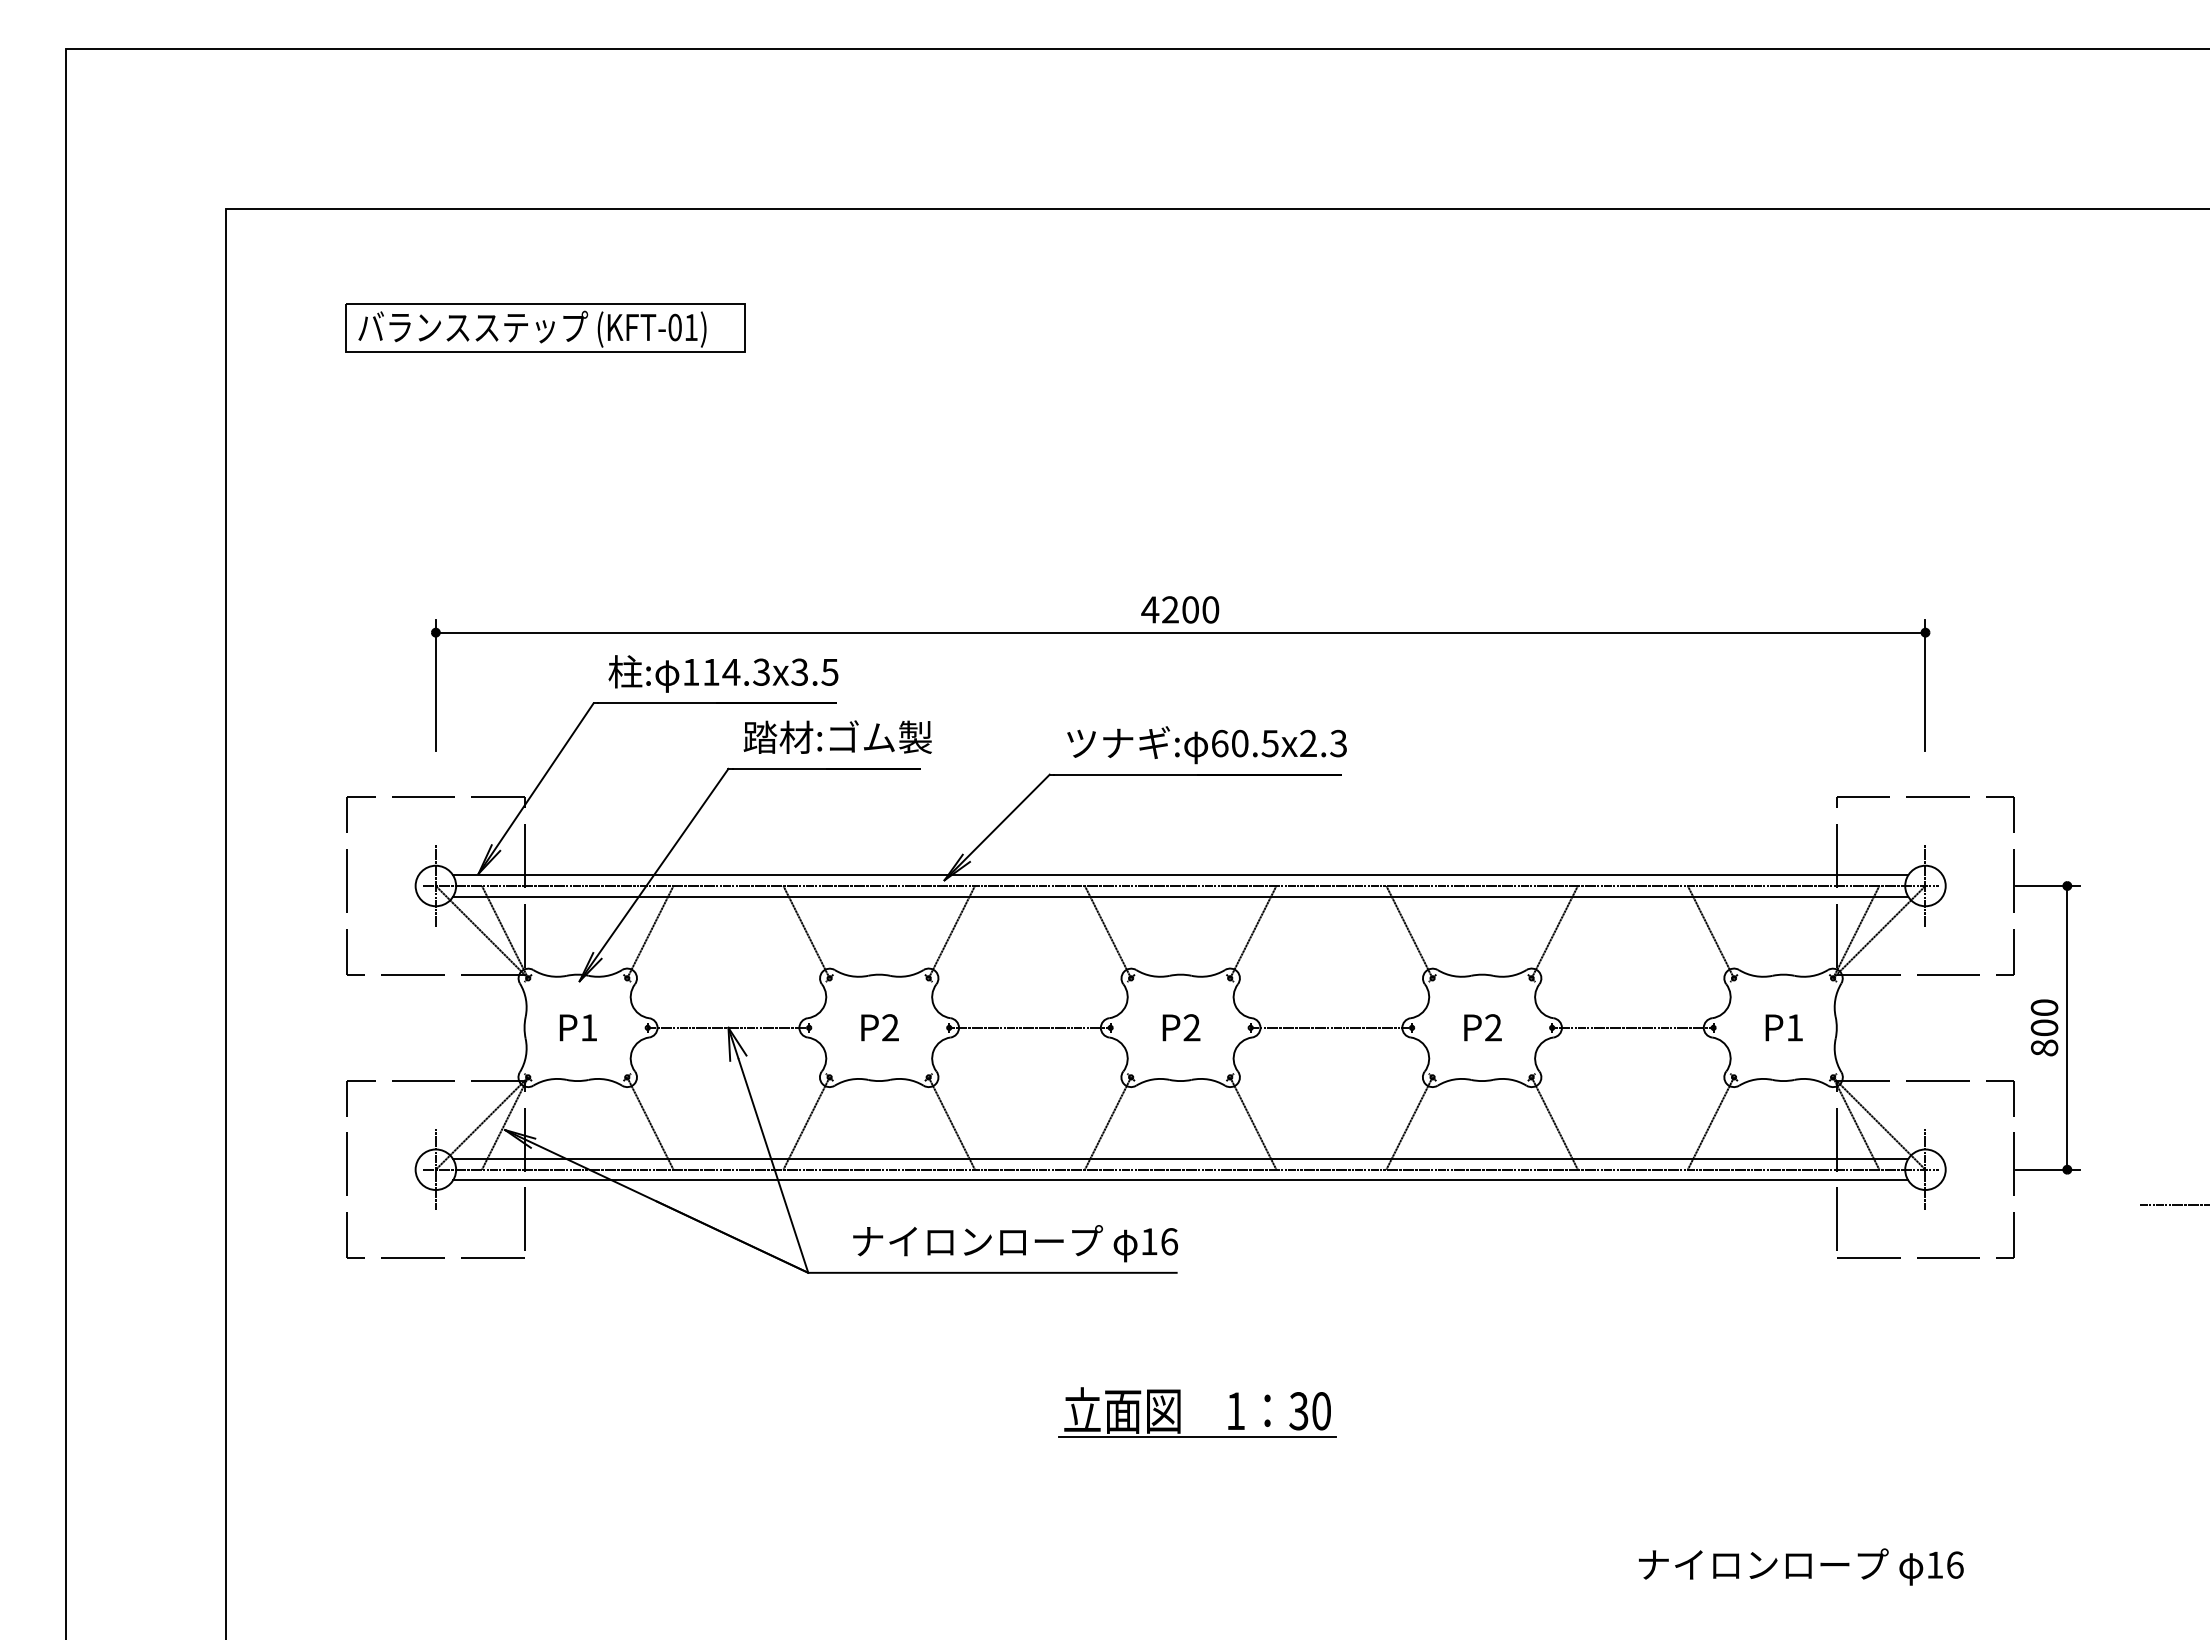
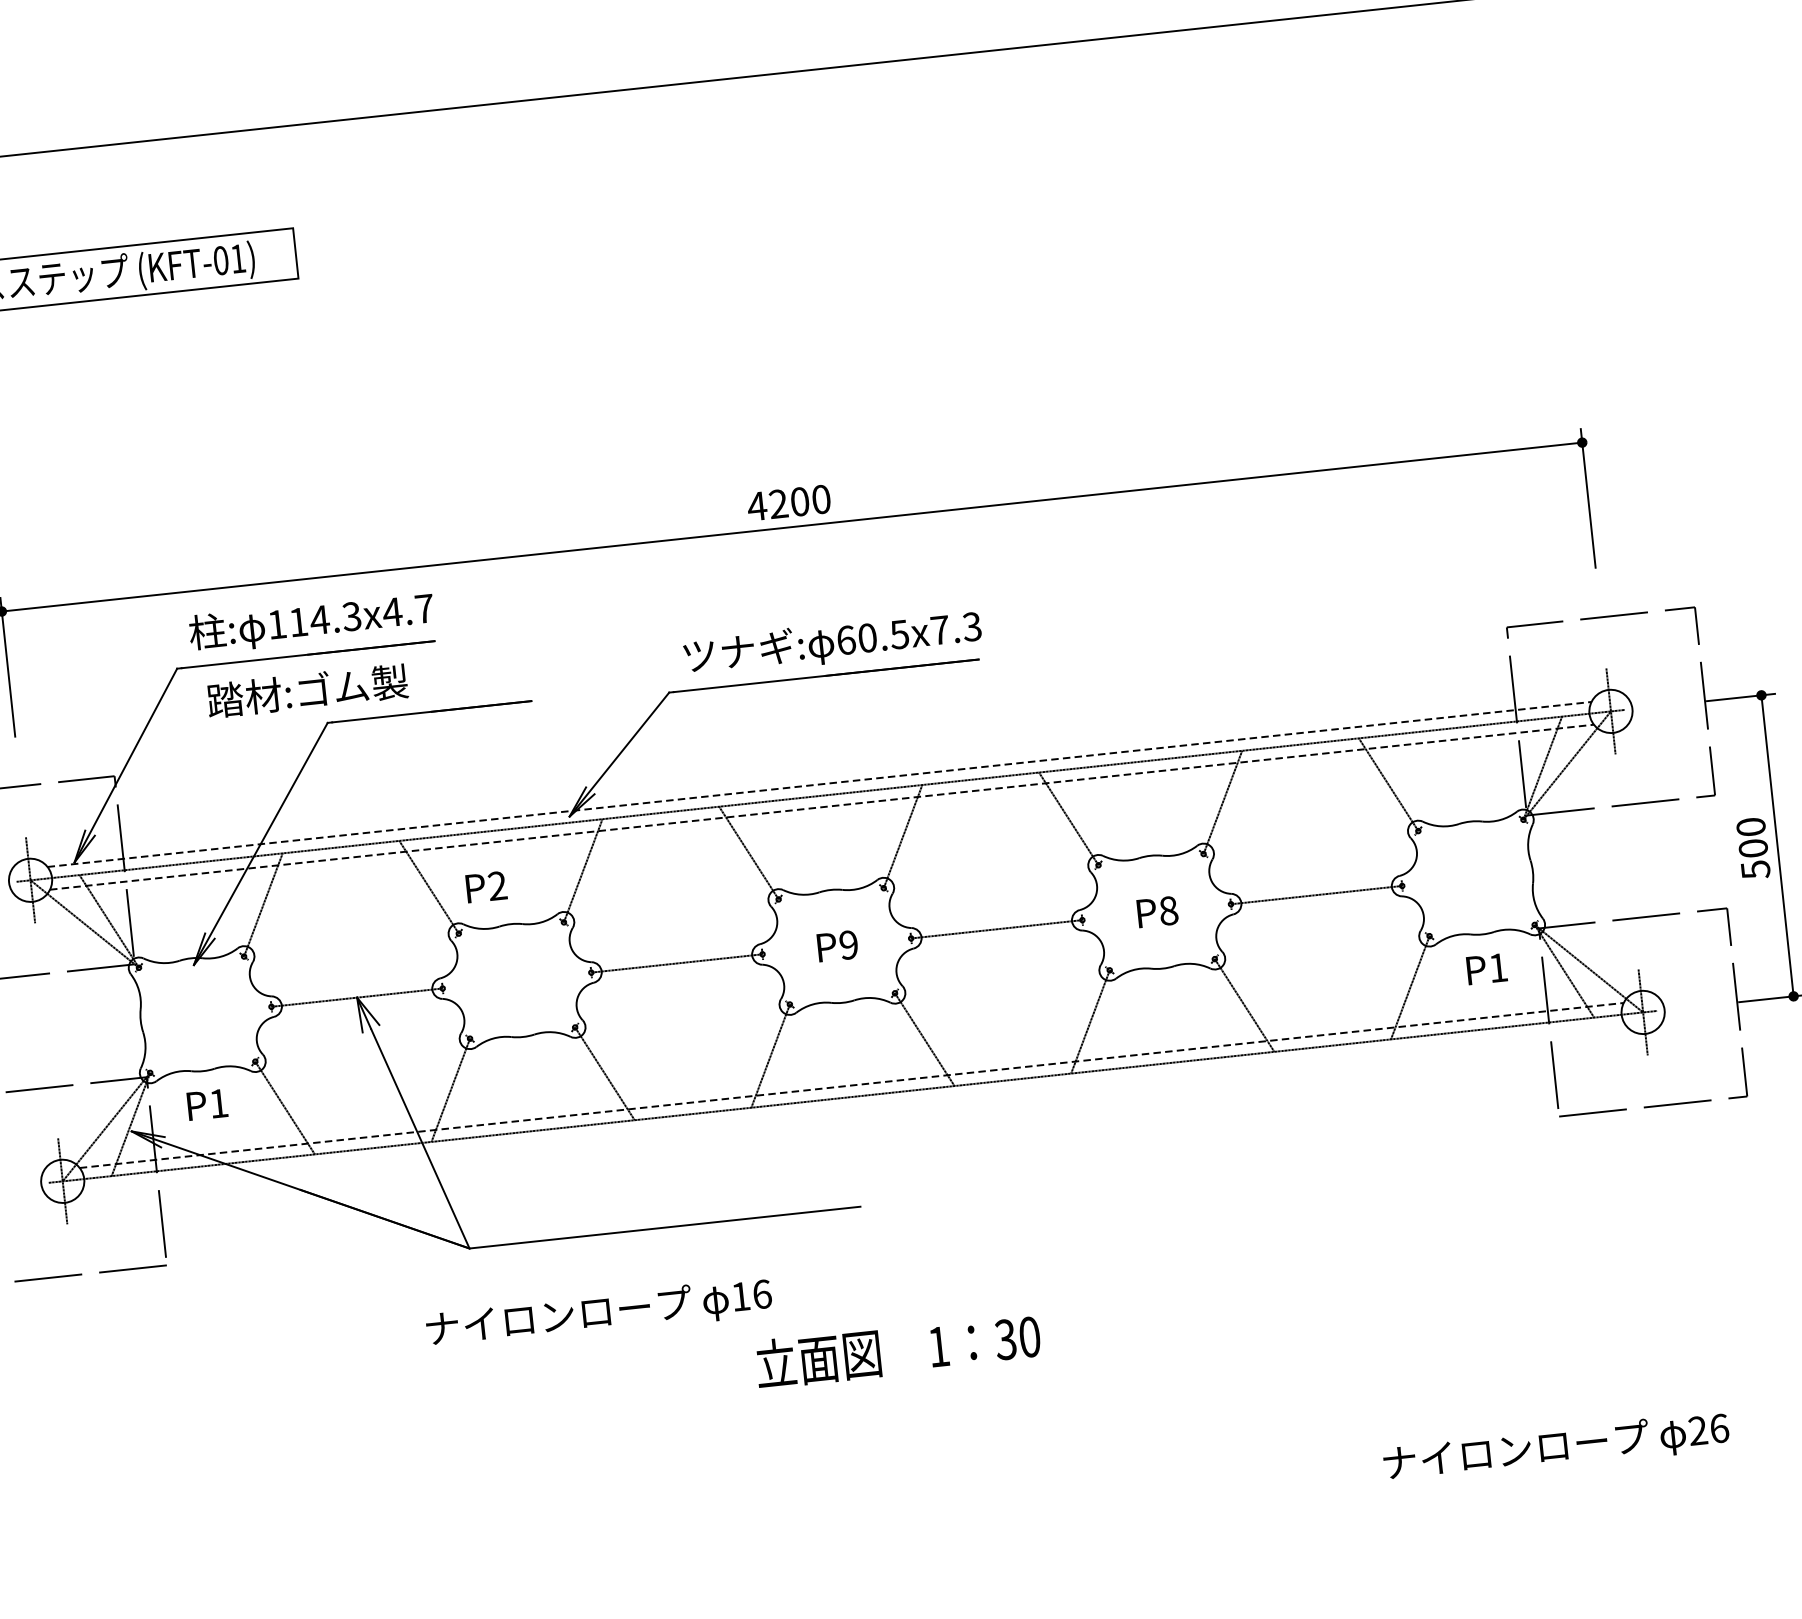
text: (814, 671) -> (407, 609), 114.3x3.5 -> 114.3x4.7
text: (837, 736) -> (307, 690), moved
text: (1308, 742) -> (940, 629), 60.5x2.3 -> 60.5x7.3
line: (1180, 875) -> (819, 784), solid -> dashed
line: (1180, 896) -> (821, 807), solid -> dashed
text: (577, 1027) -> (206, 1104), moved
text: (879, 1027) -> (485, 886), moved
text: (1191, 1027) -> (848, 944), P2 -> P9
text: (1493, 1027) -> (1168, 910), P2 -> P8
text: (1783, 1027) -> (1486, 968), moved
text: (2044, 1047) -> (1755, 869), 800 -> 500
line: (1180, 1158) -> (851, 1085), solid -> dashed
line: (1180, 1180) -> (853, 1108), removed
text: (1015, 1243) -> (599, 1313), moved
line: (1197, 1437) -> (901, 1379), removed
text: (1934, 1564) -> (1697, 1430), 16 -> 26

